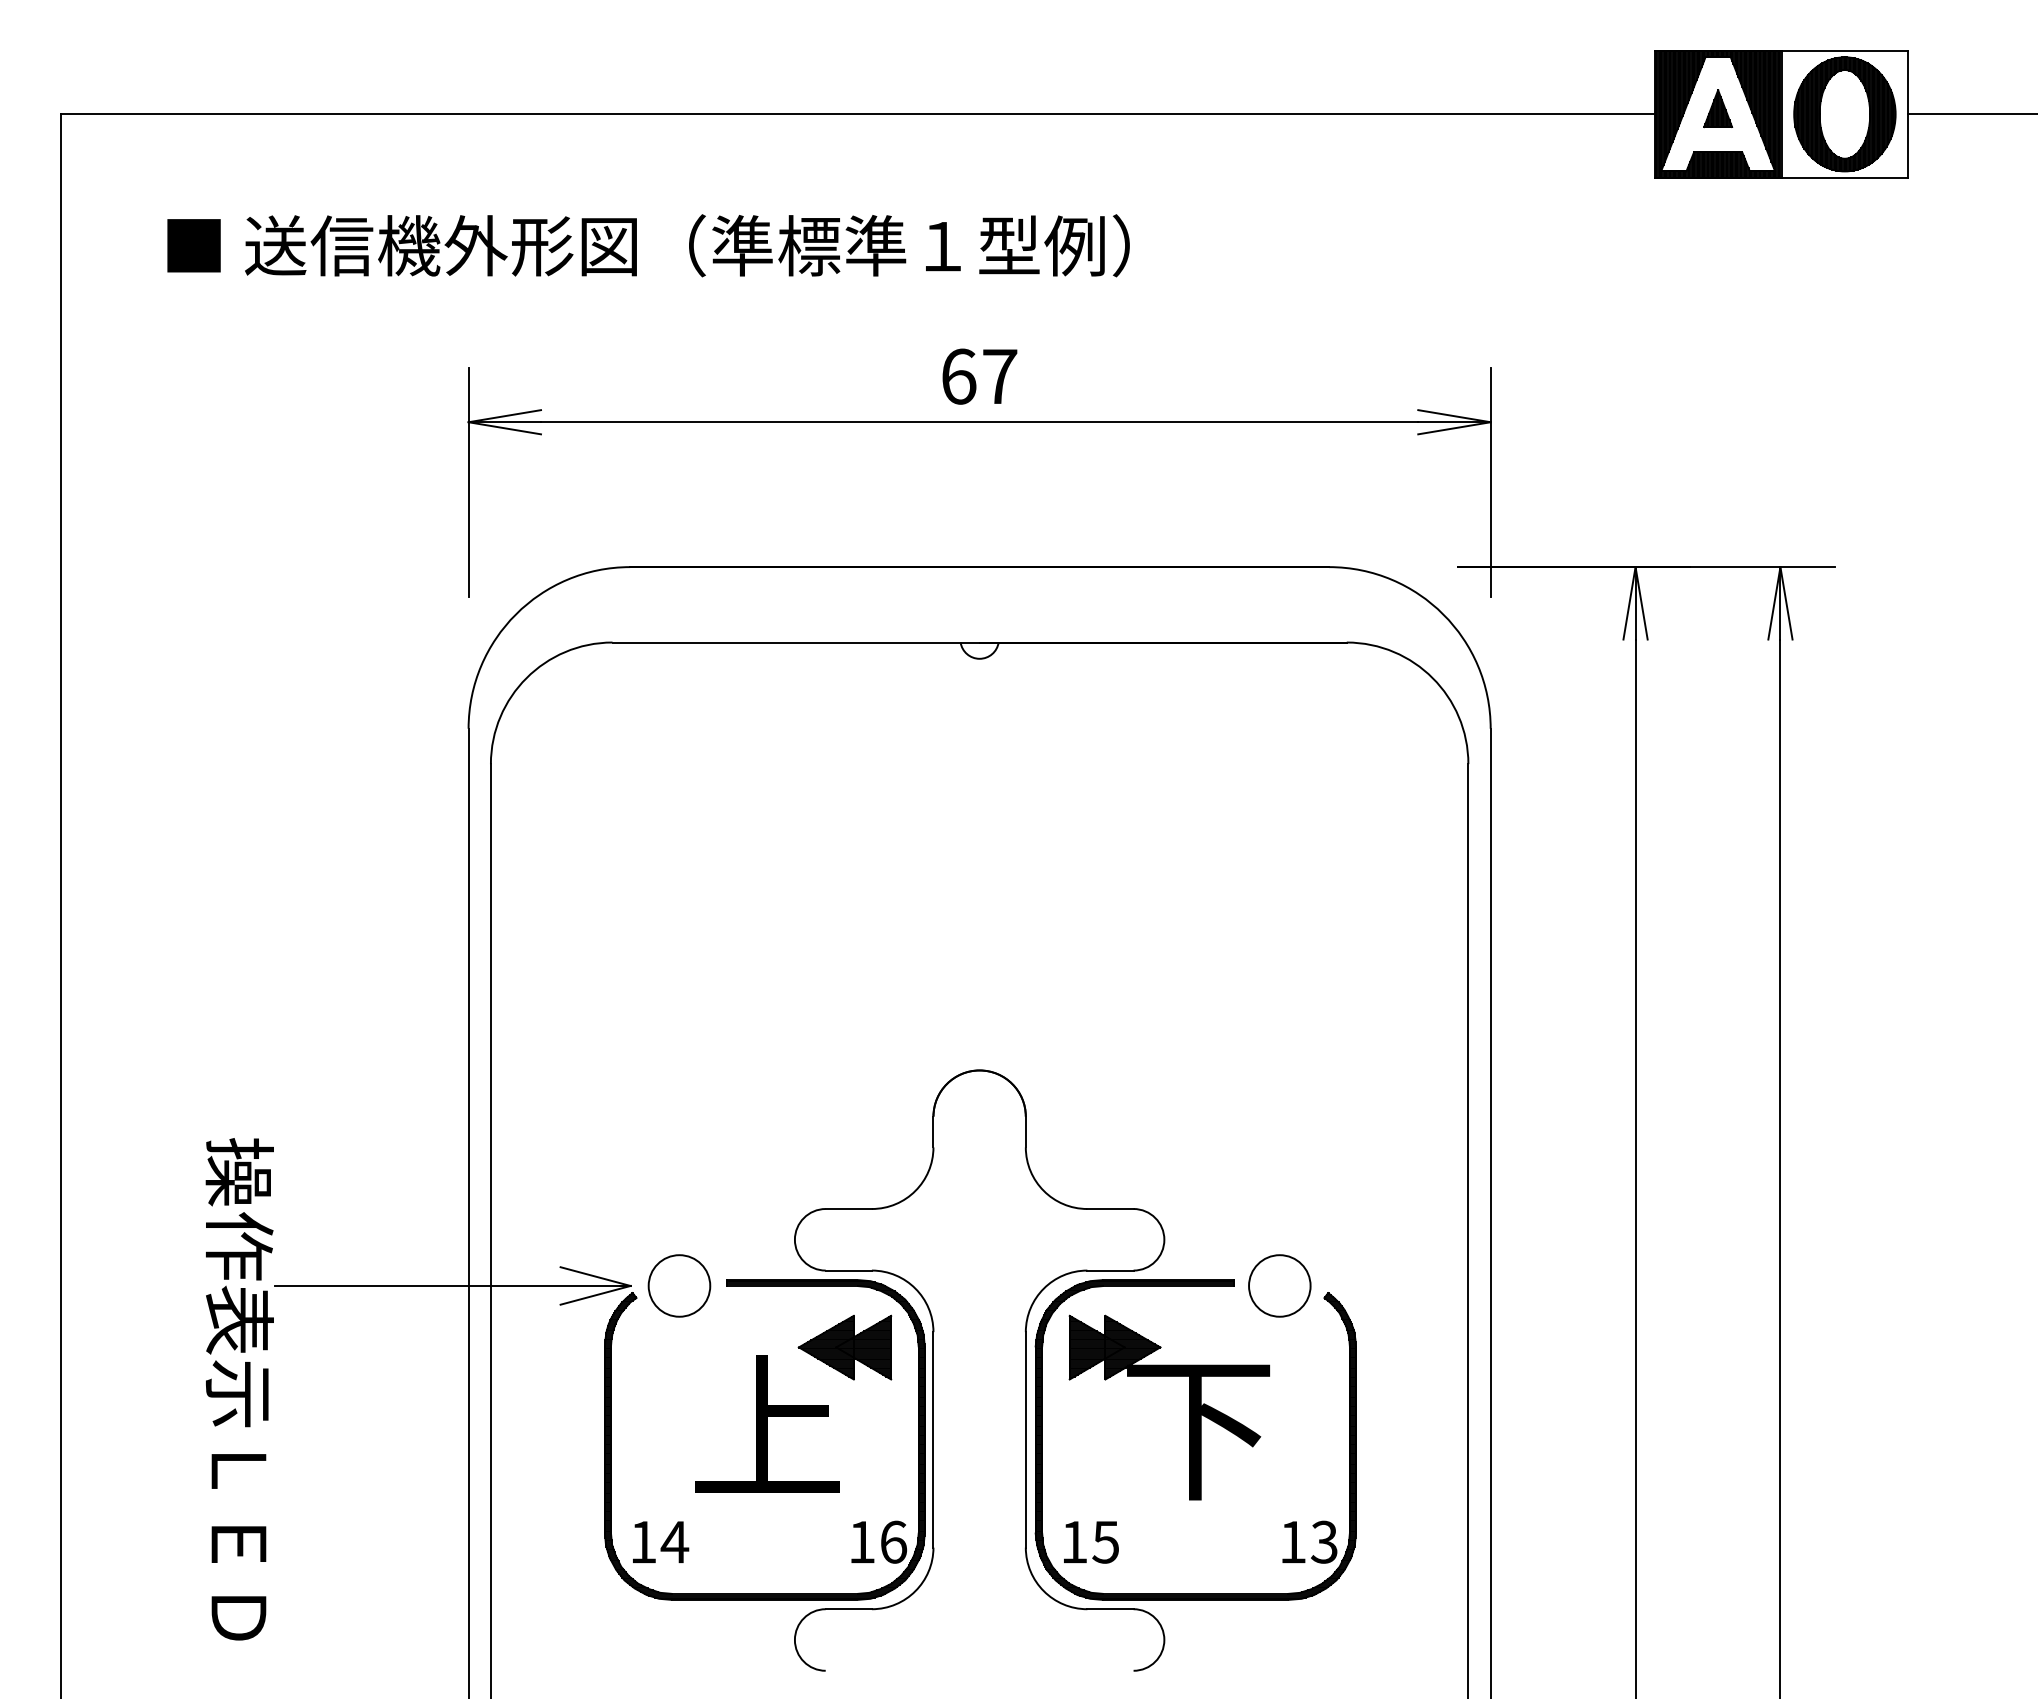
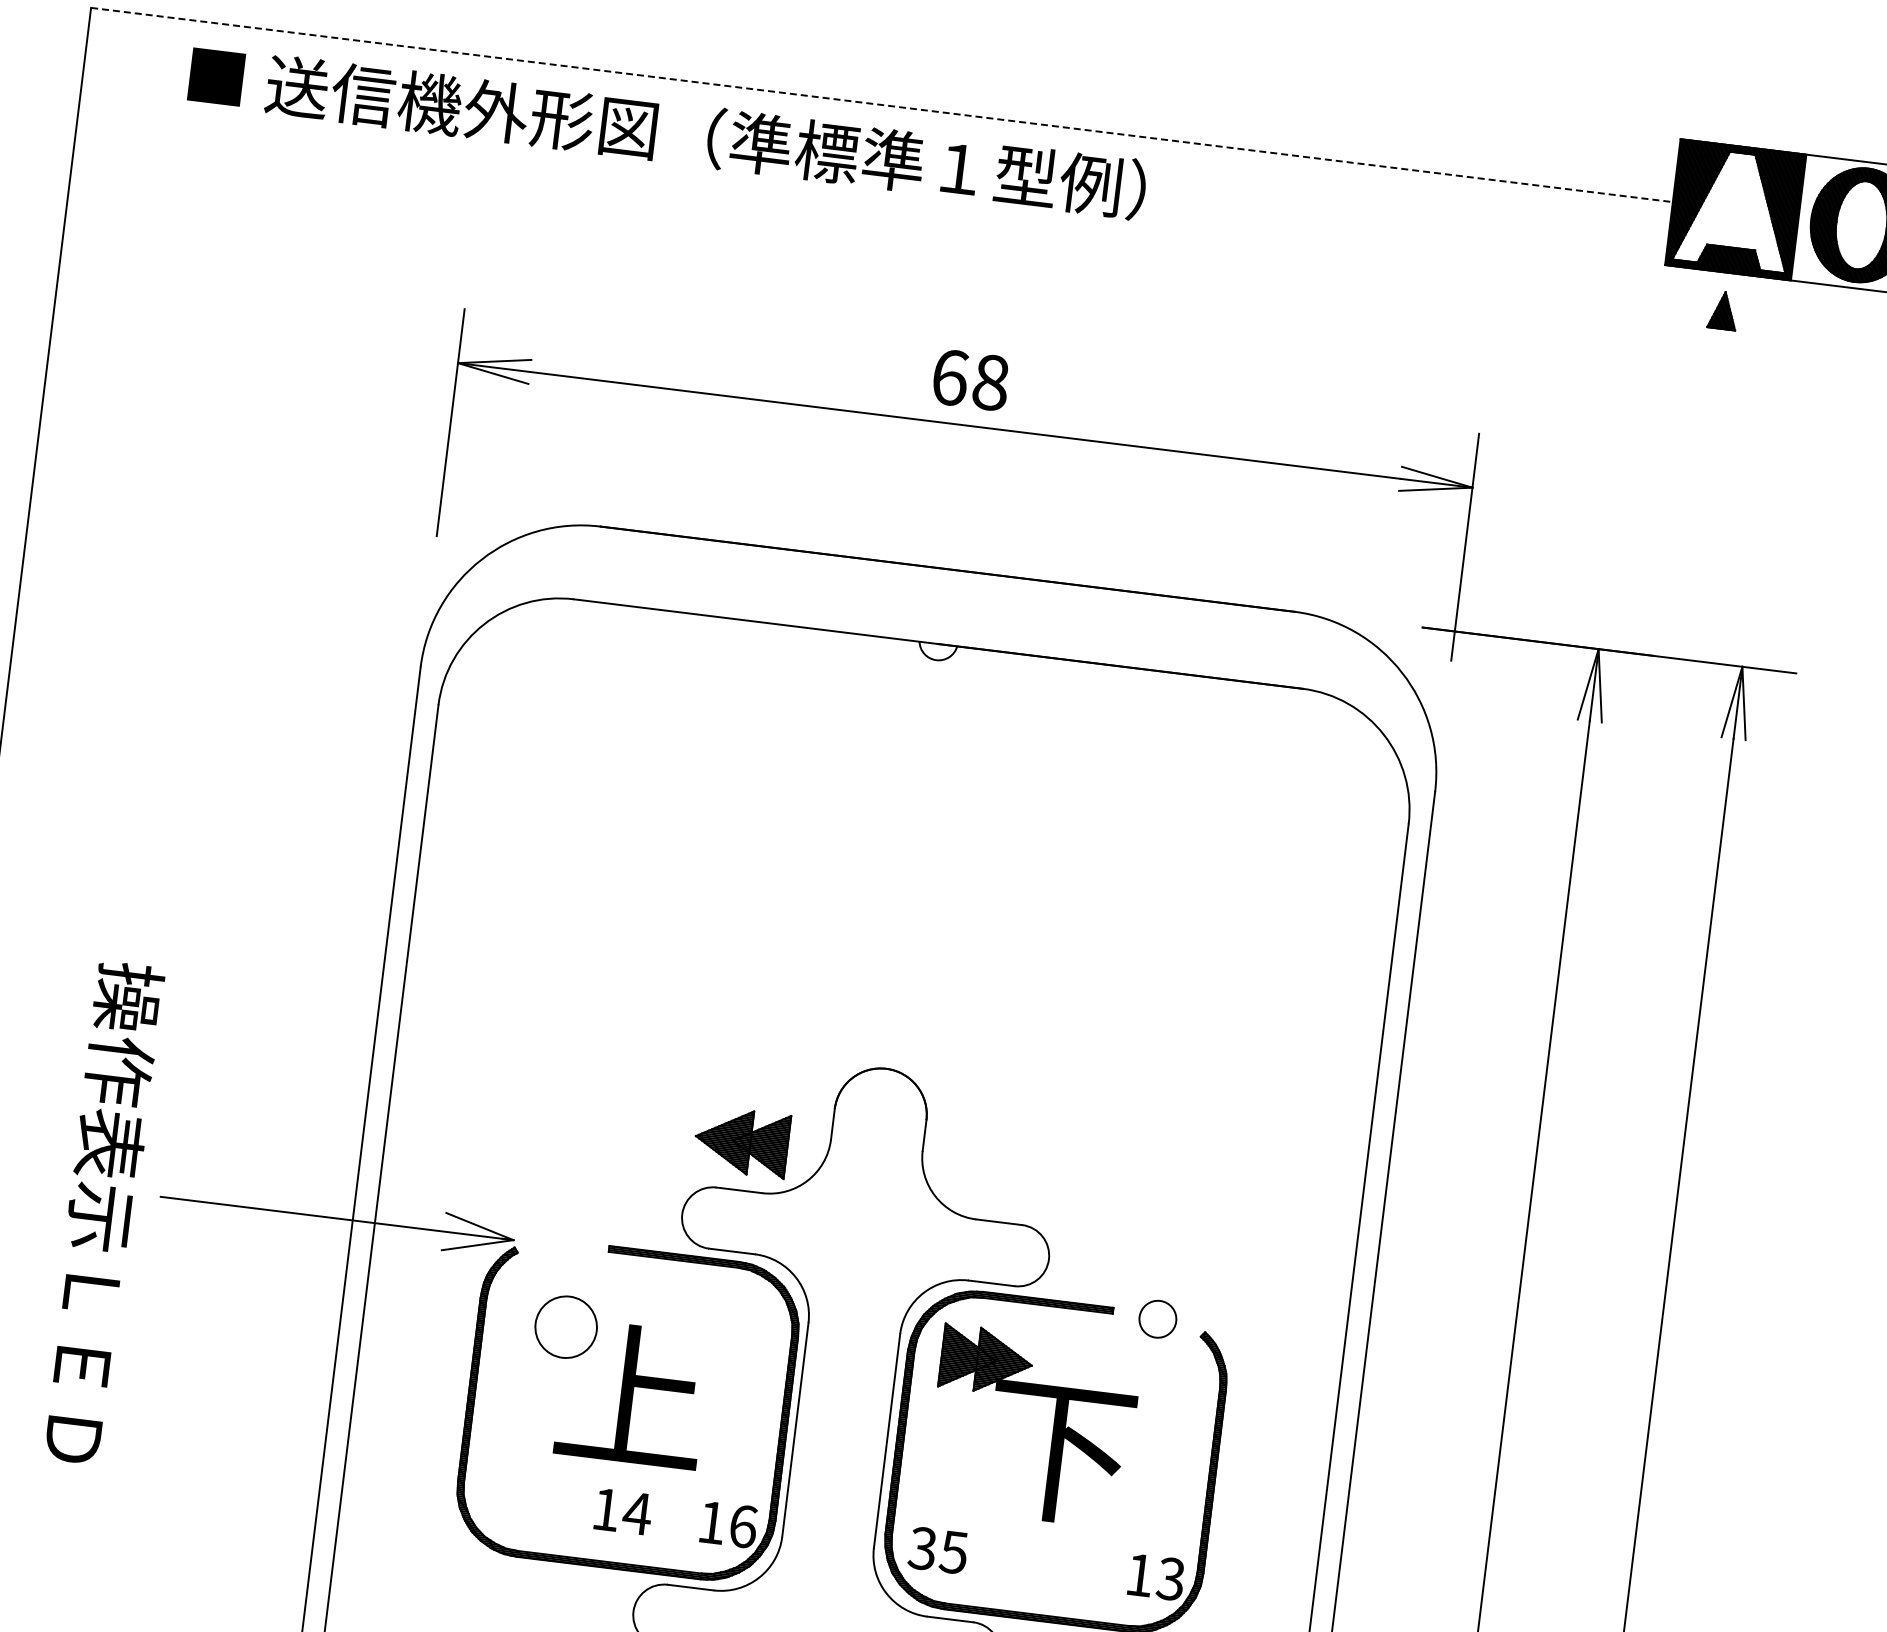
part: (1718, 108) -> (1723, 310), moved
line: (857, 114) -> (881, 105), solid -> dashed
text: (648, 245) -> (667, 132), moved
text: (1000, 376) -> (991, 382), 67 -> 68
circle: (679, 1285) -> (566, 1326), moved
circle: (1279, 1285) -> (1157, 1318), size x0.6
part: (844, 1347) -> (741, 1141), moved
text: (239, 1389) -> (101, 1213), moved
text: (661, 1541) -> (624, 1511), moved
text: (1073, 1541) -> (922, 1547), 15 -> 35

